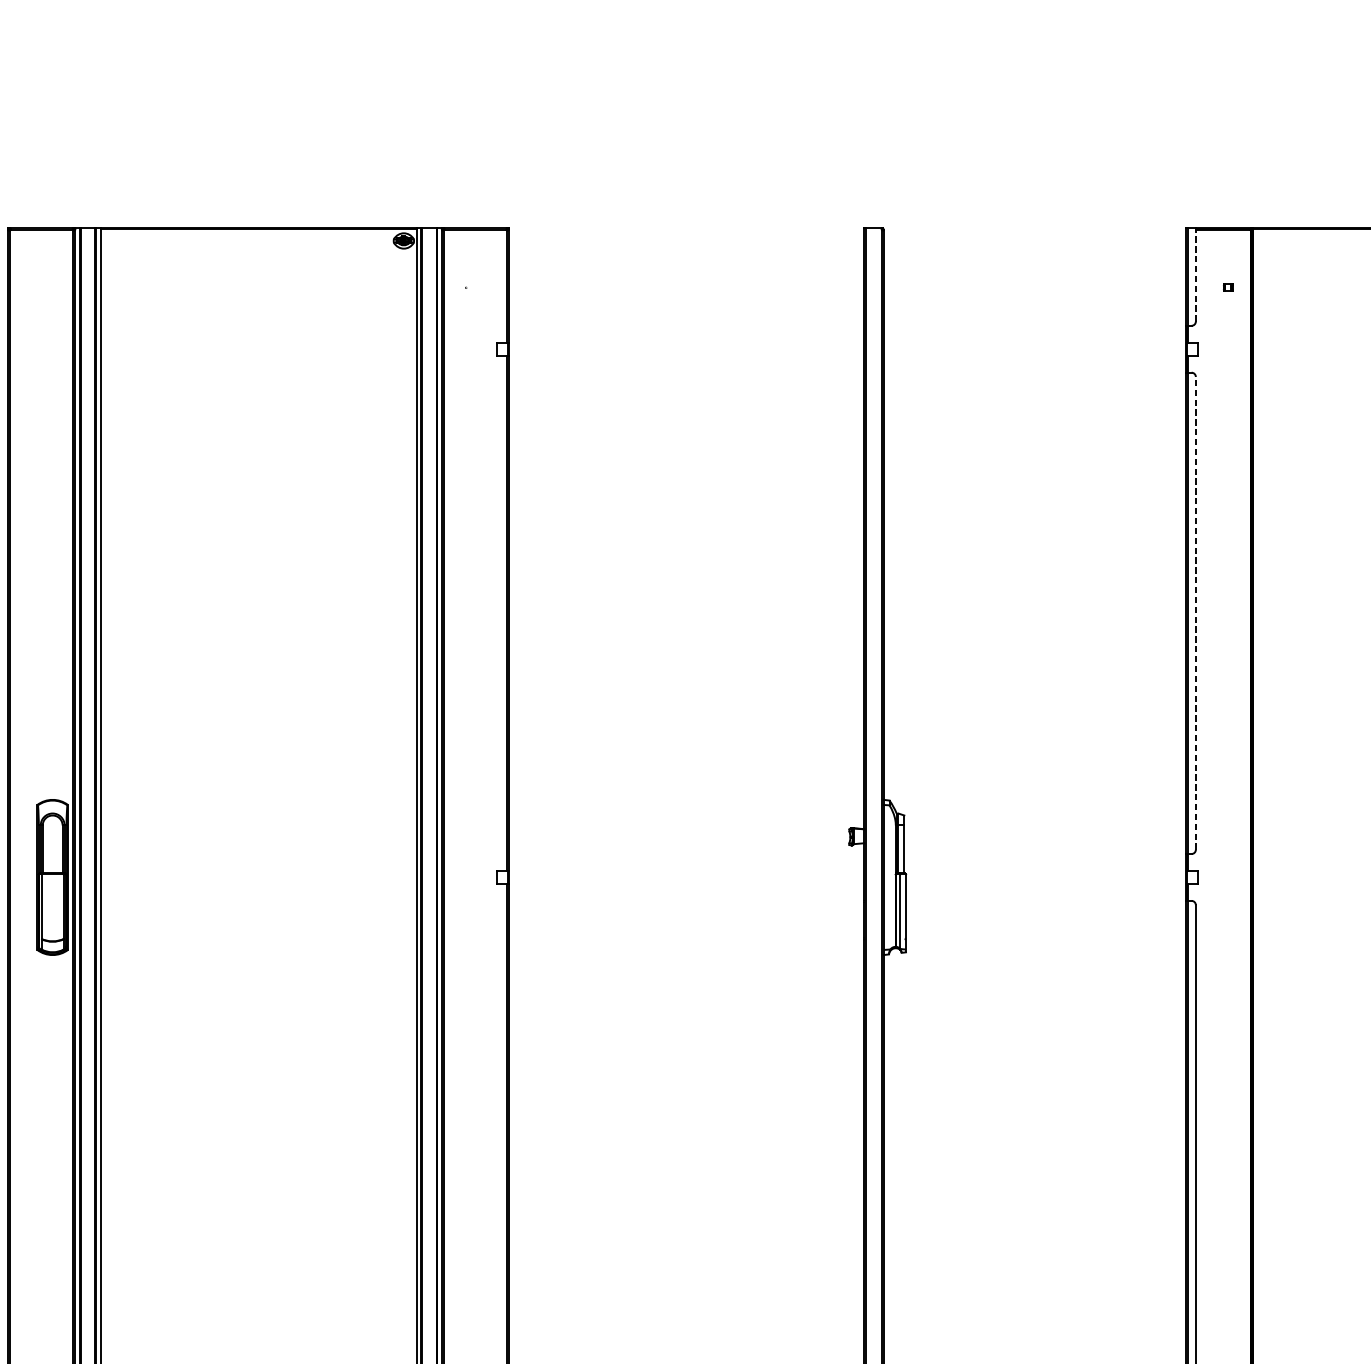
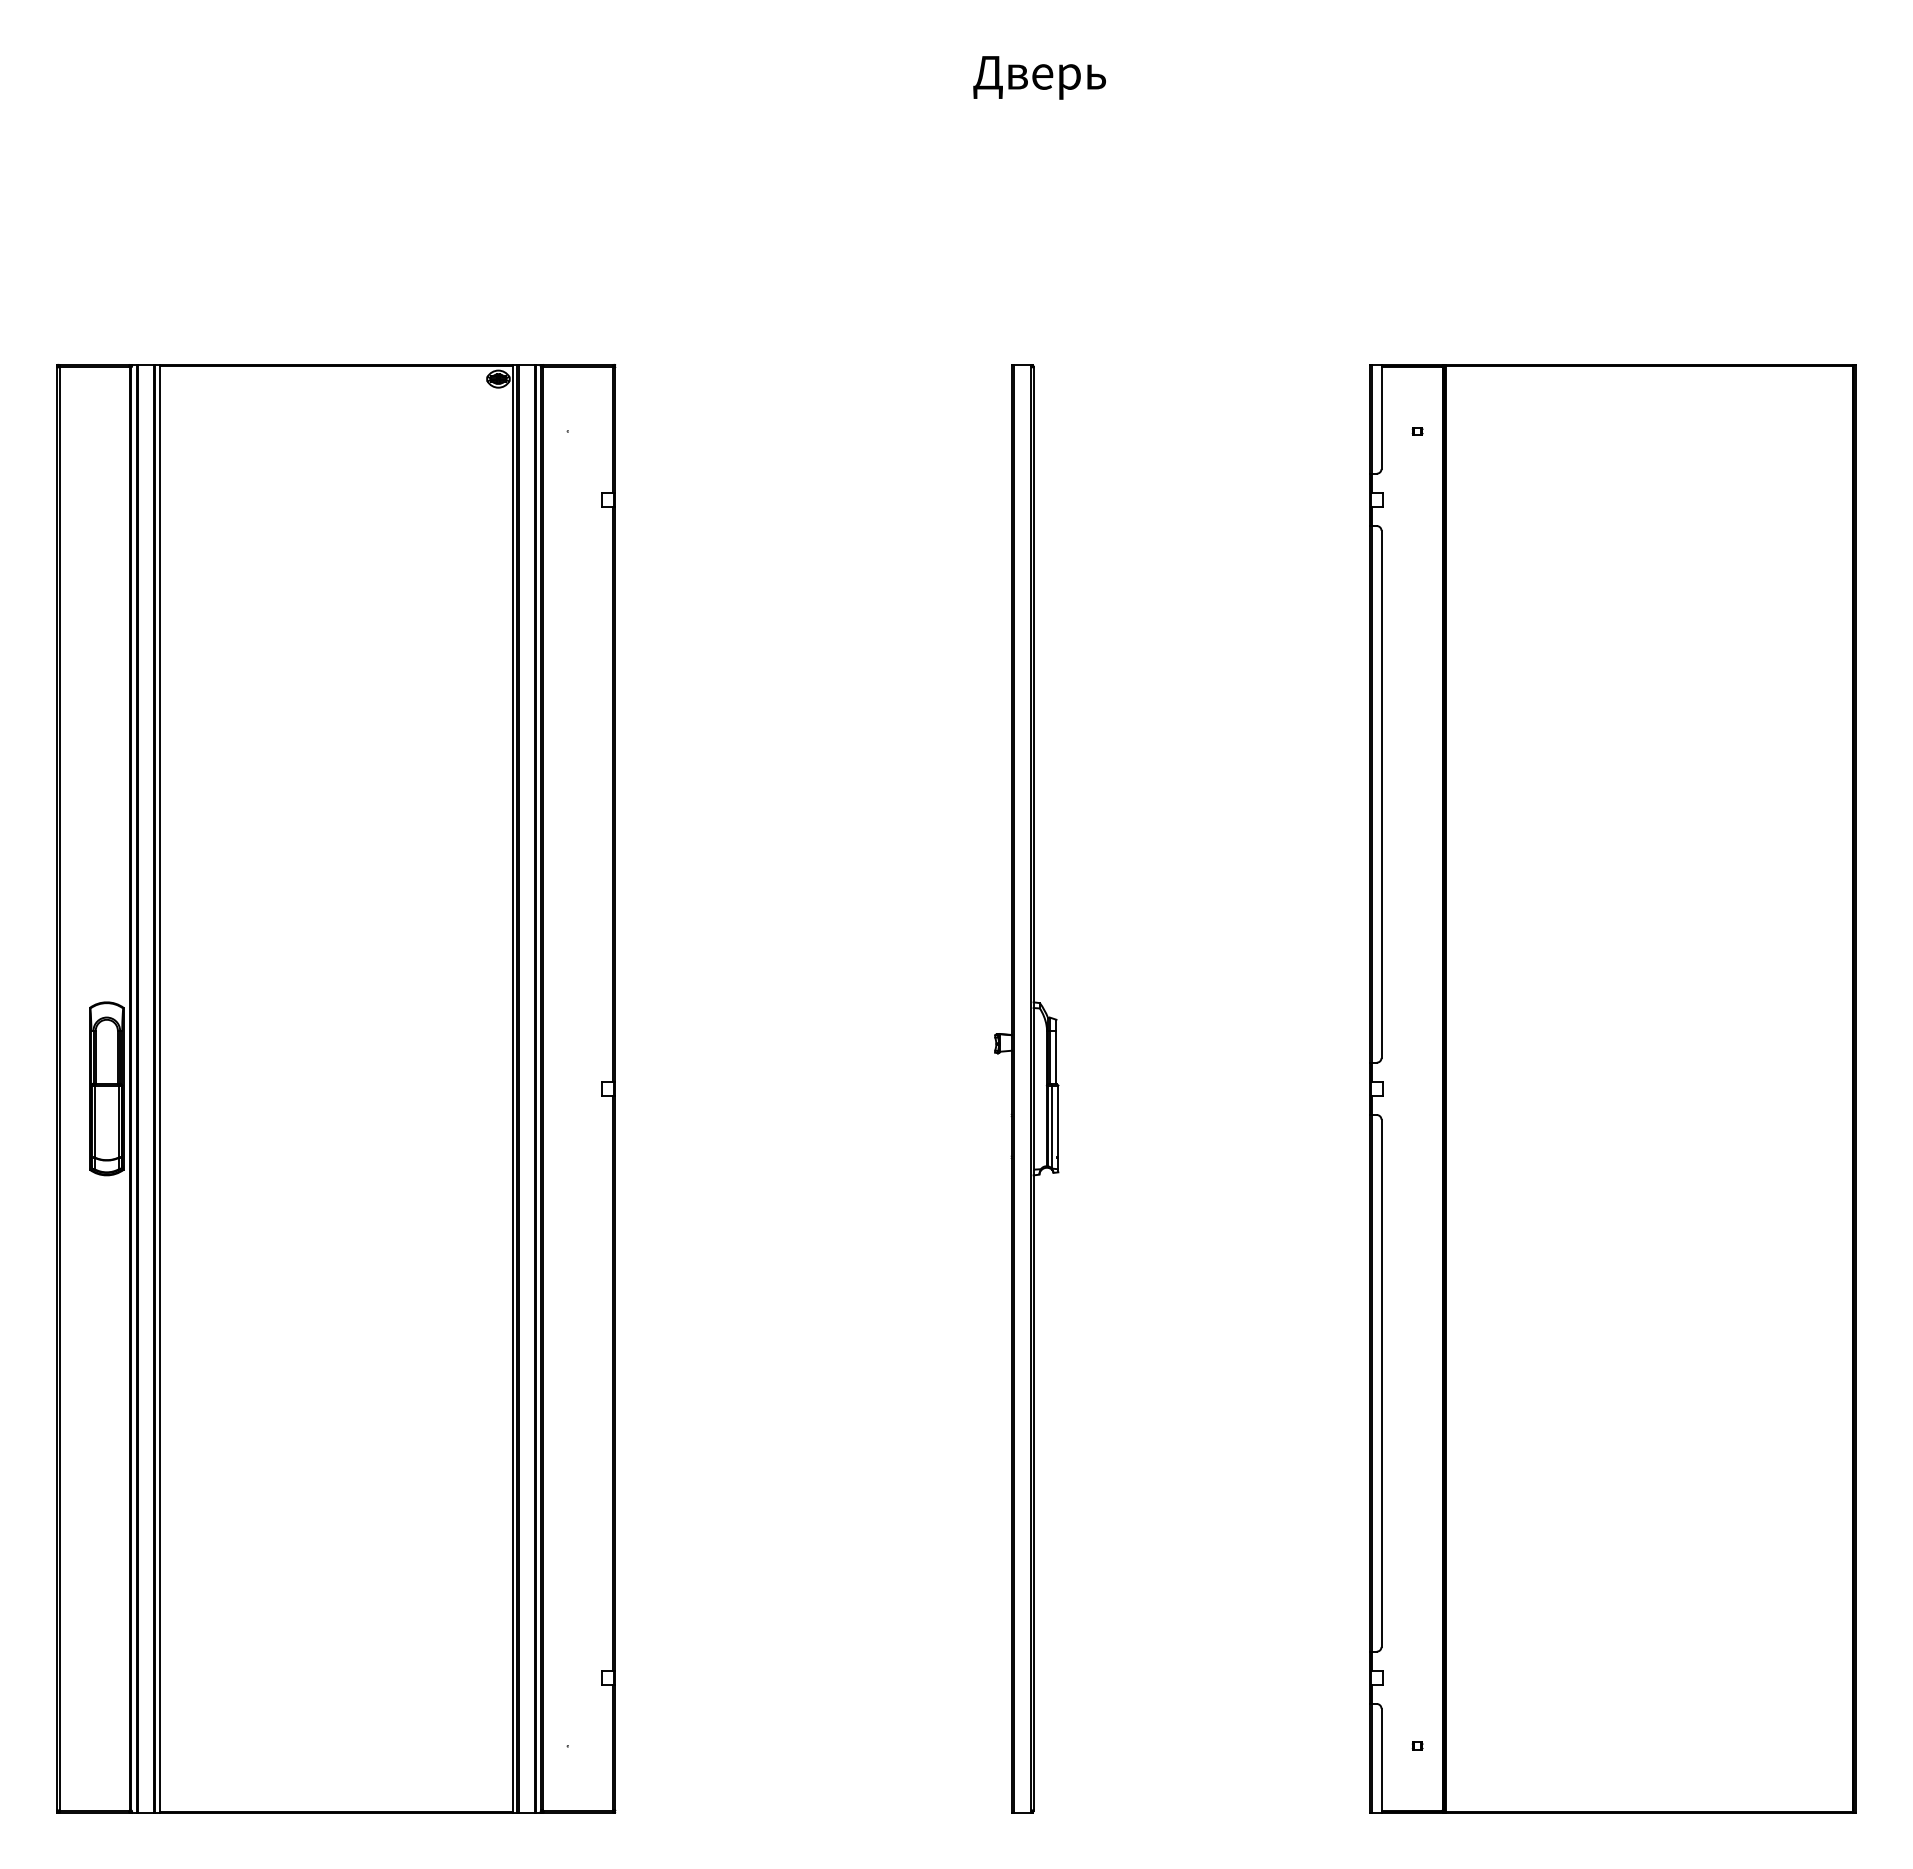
line: (1195, 274) -> (1381, 416), dashed -> solid
line: (1195, 613) -> (1381, 794), dashed -> solid

